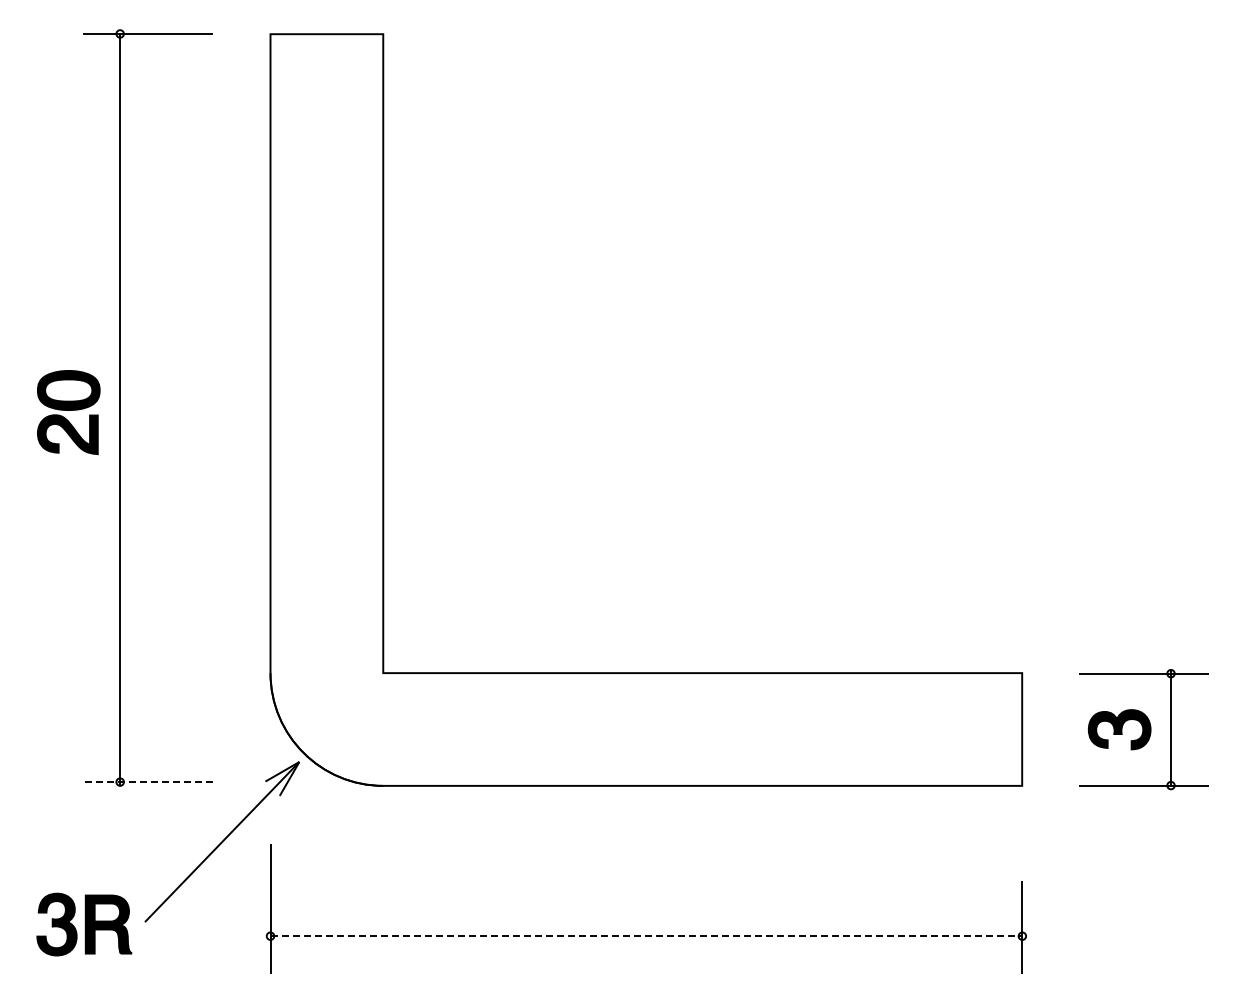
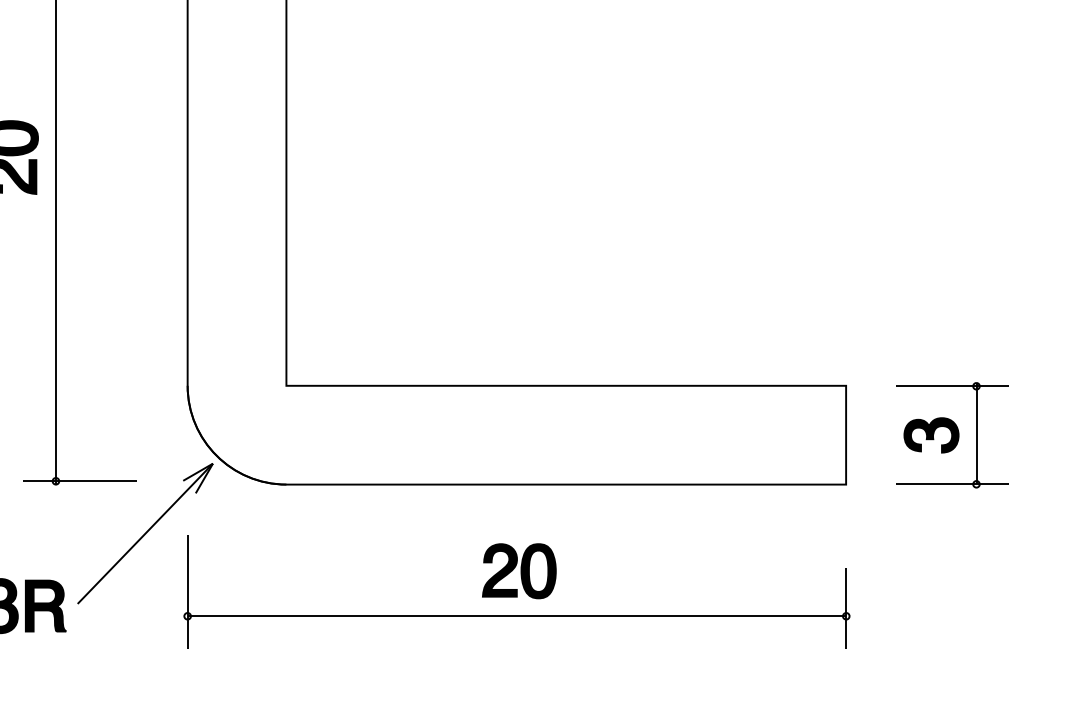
line: (147, 782) -> (79, 481), dashed -> solid
part: (648, 884) -> (518, 570), added
line: (646, 936) -> (517, 616), dashed -> solid

